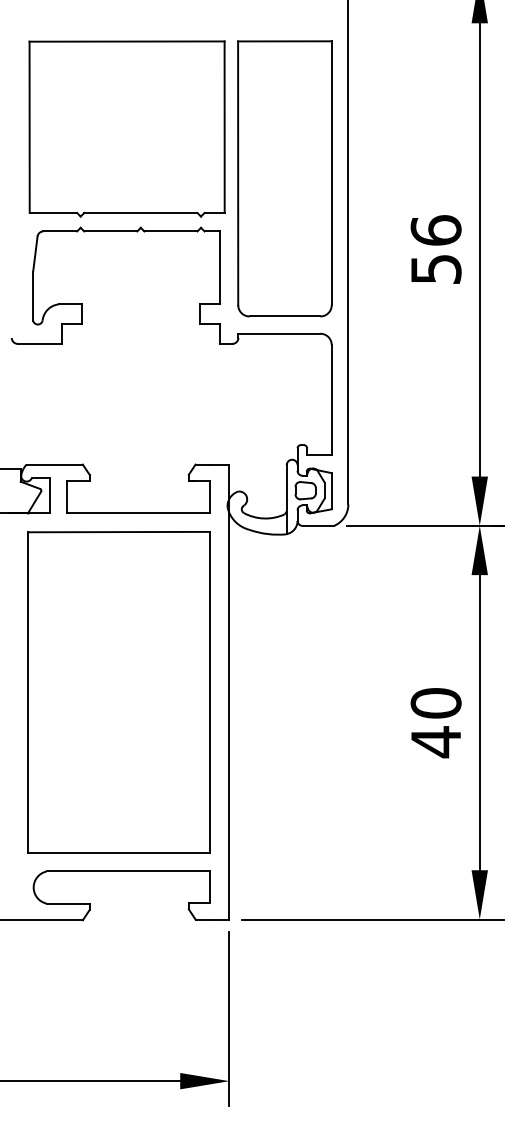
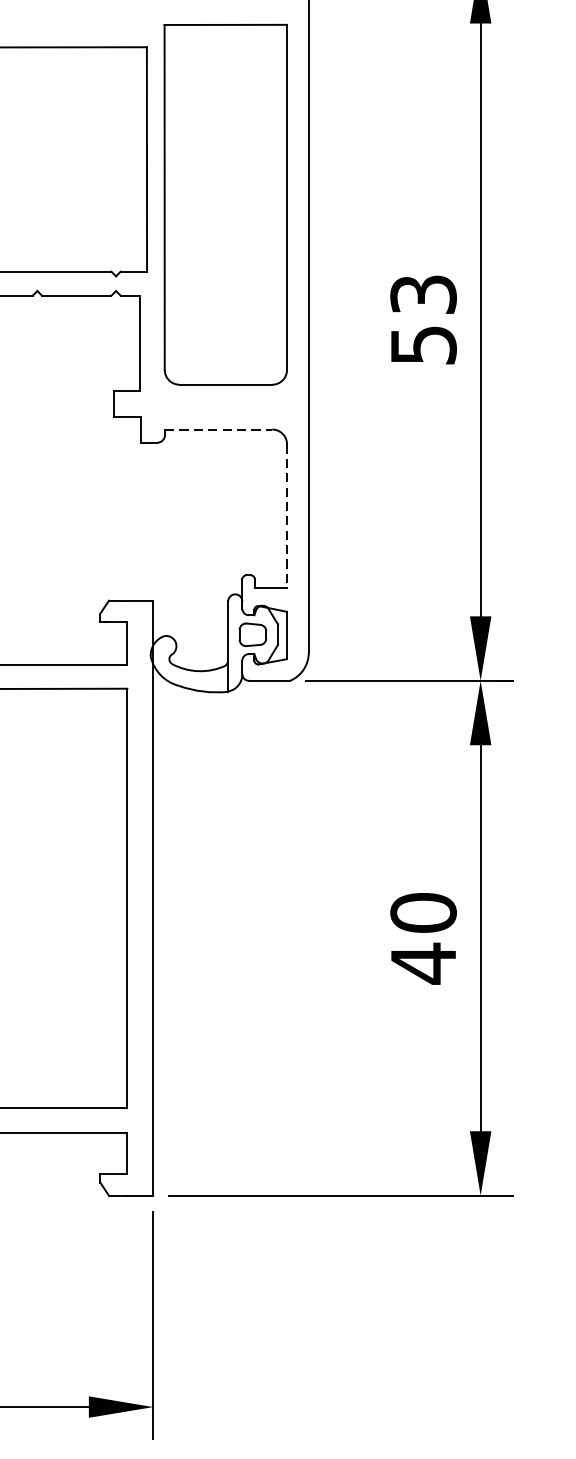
part: (284, 178) -> (225, 204), moved
text: (435, 230) -> (422, 294), 56 -> 53
line: (279, 333) -> (218, 429), solid -> dashed
line: (331, 400) -> (286, 516), solid -> dashed

